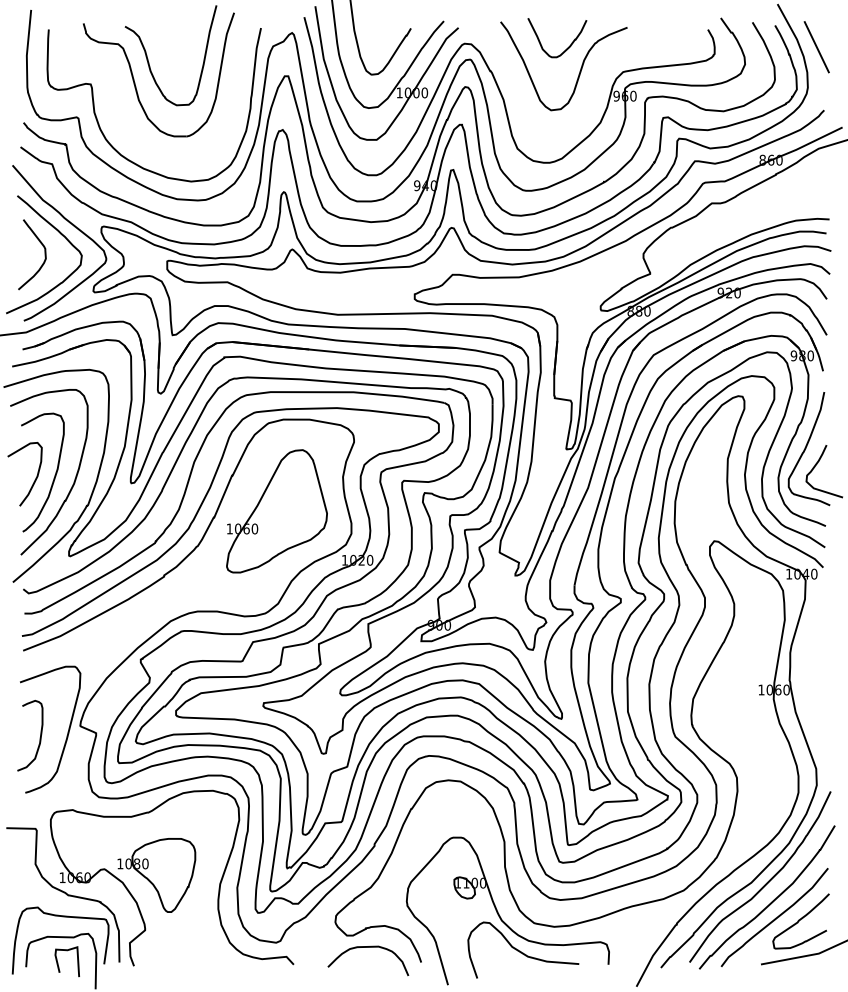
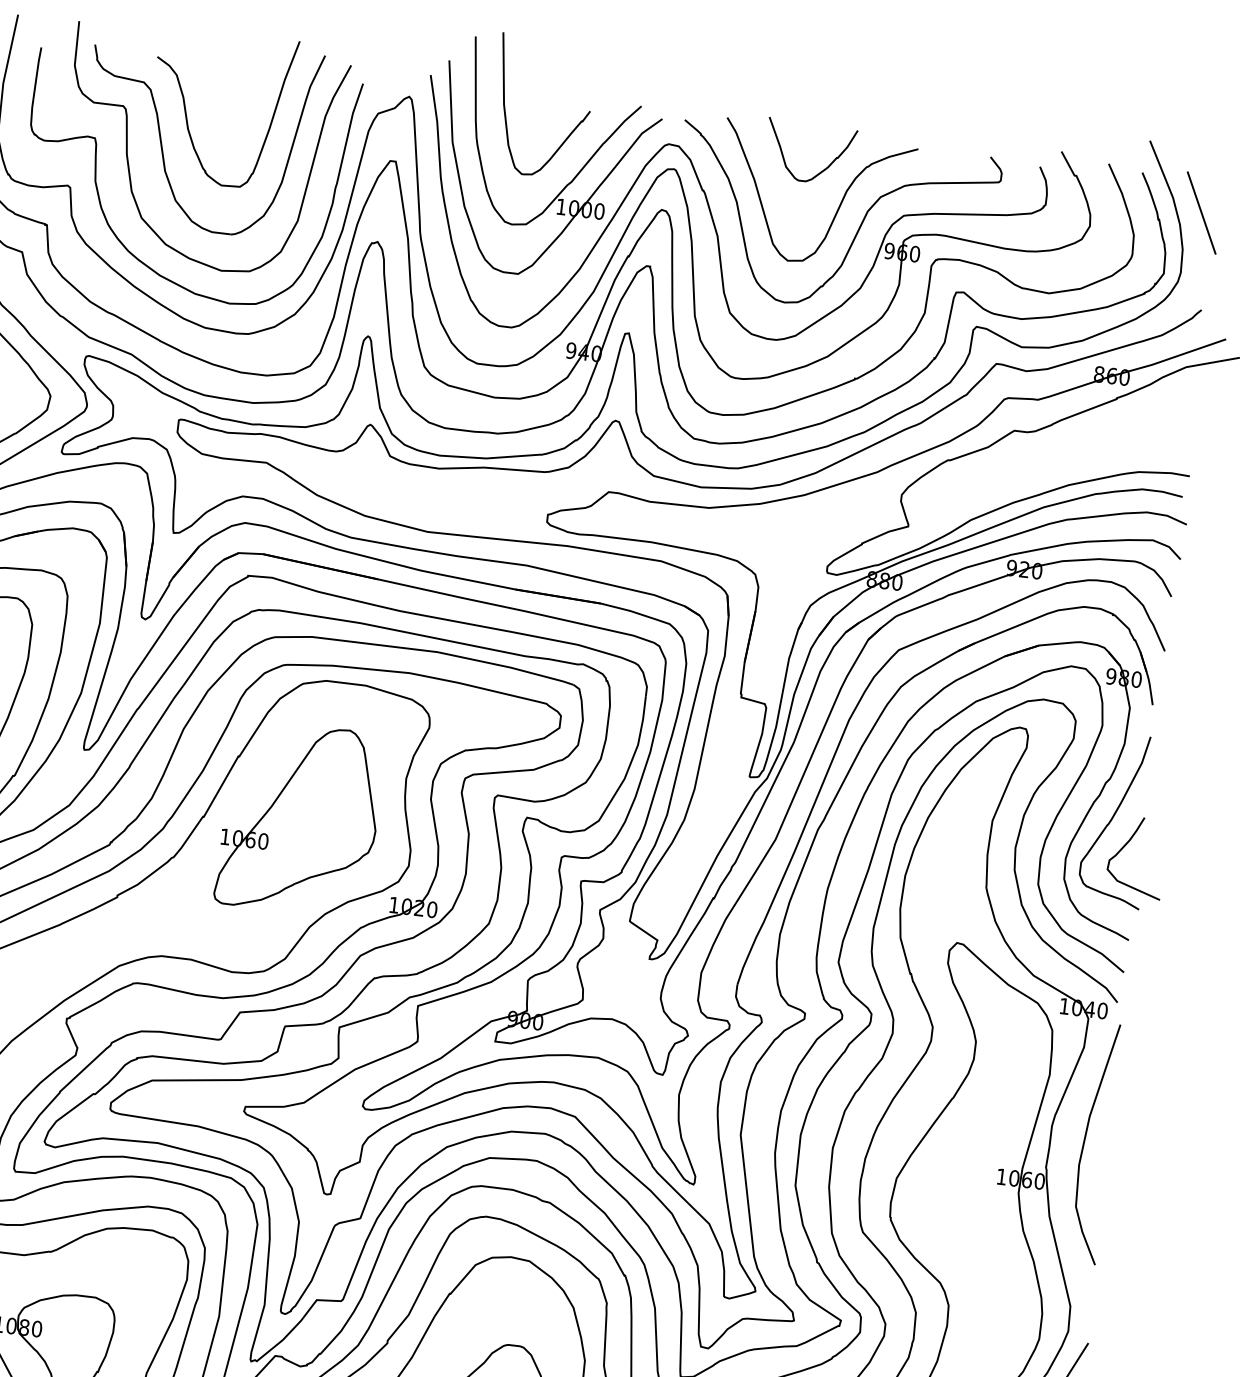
curve: (592, 88) -> (854, 235), added
curve: (115, 98) -> (129, 164), added
curve: (813, 660) -> (1085, 1141), added

